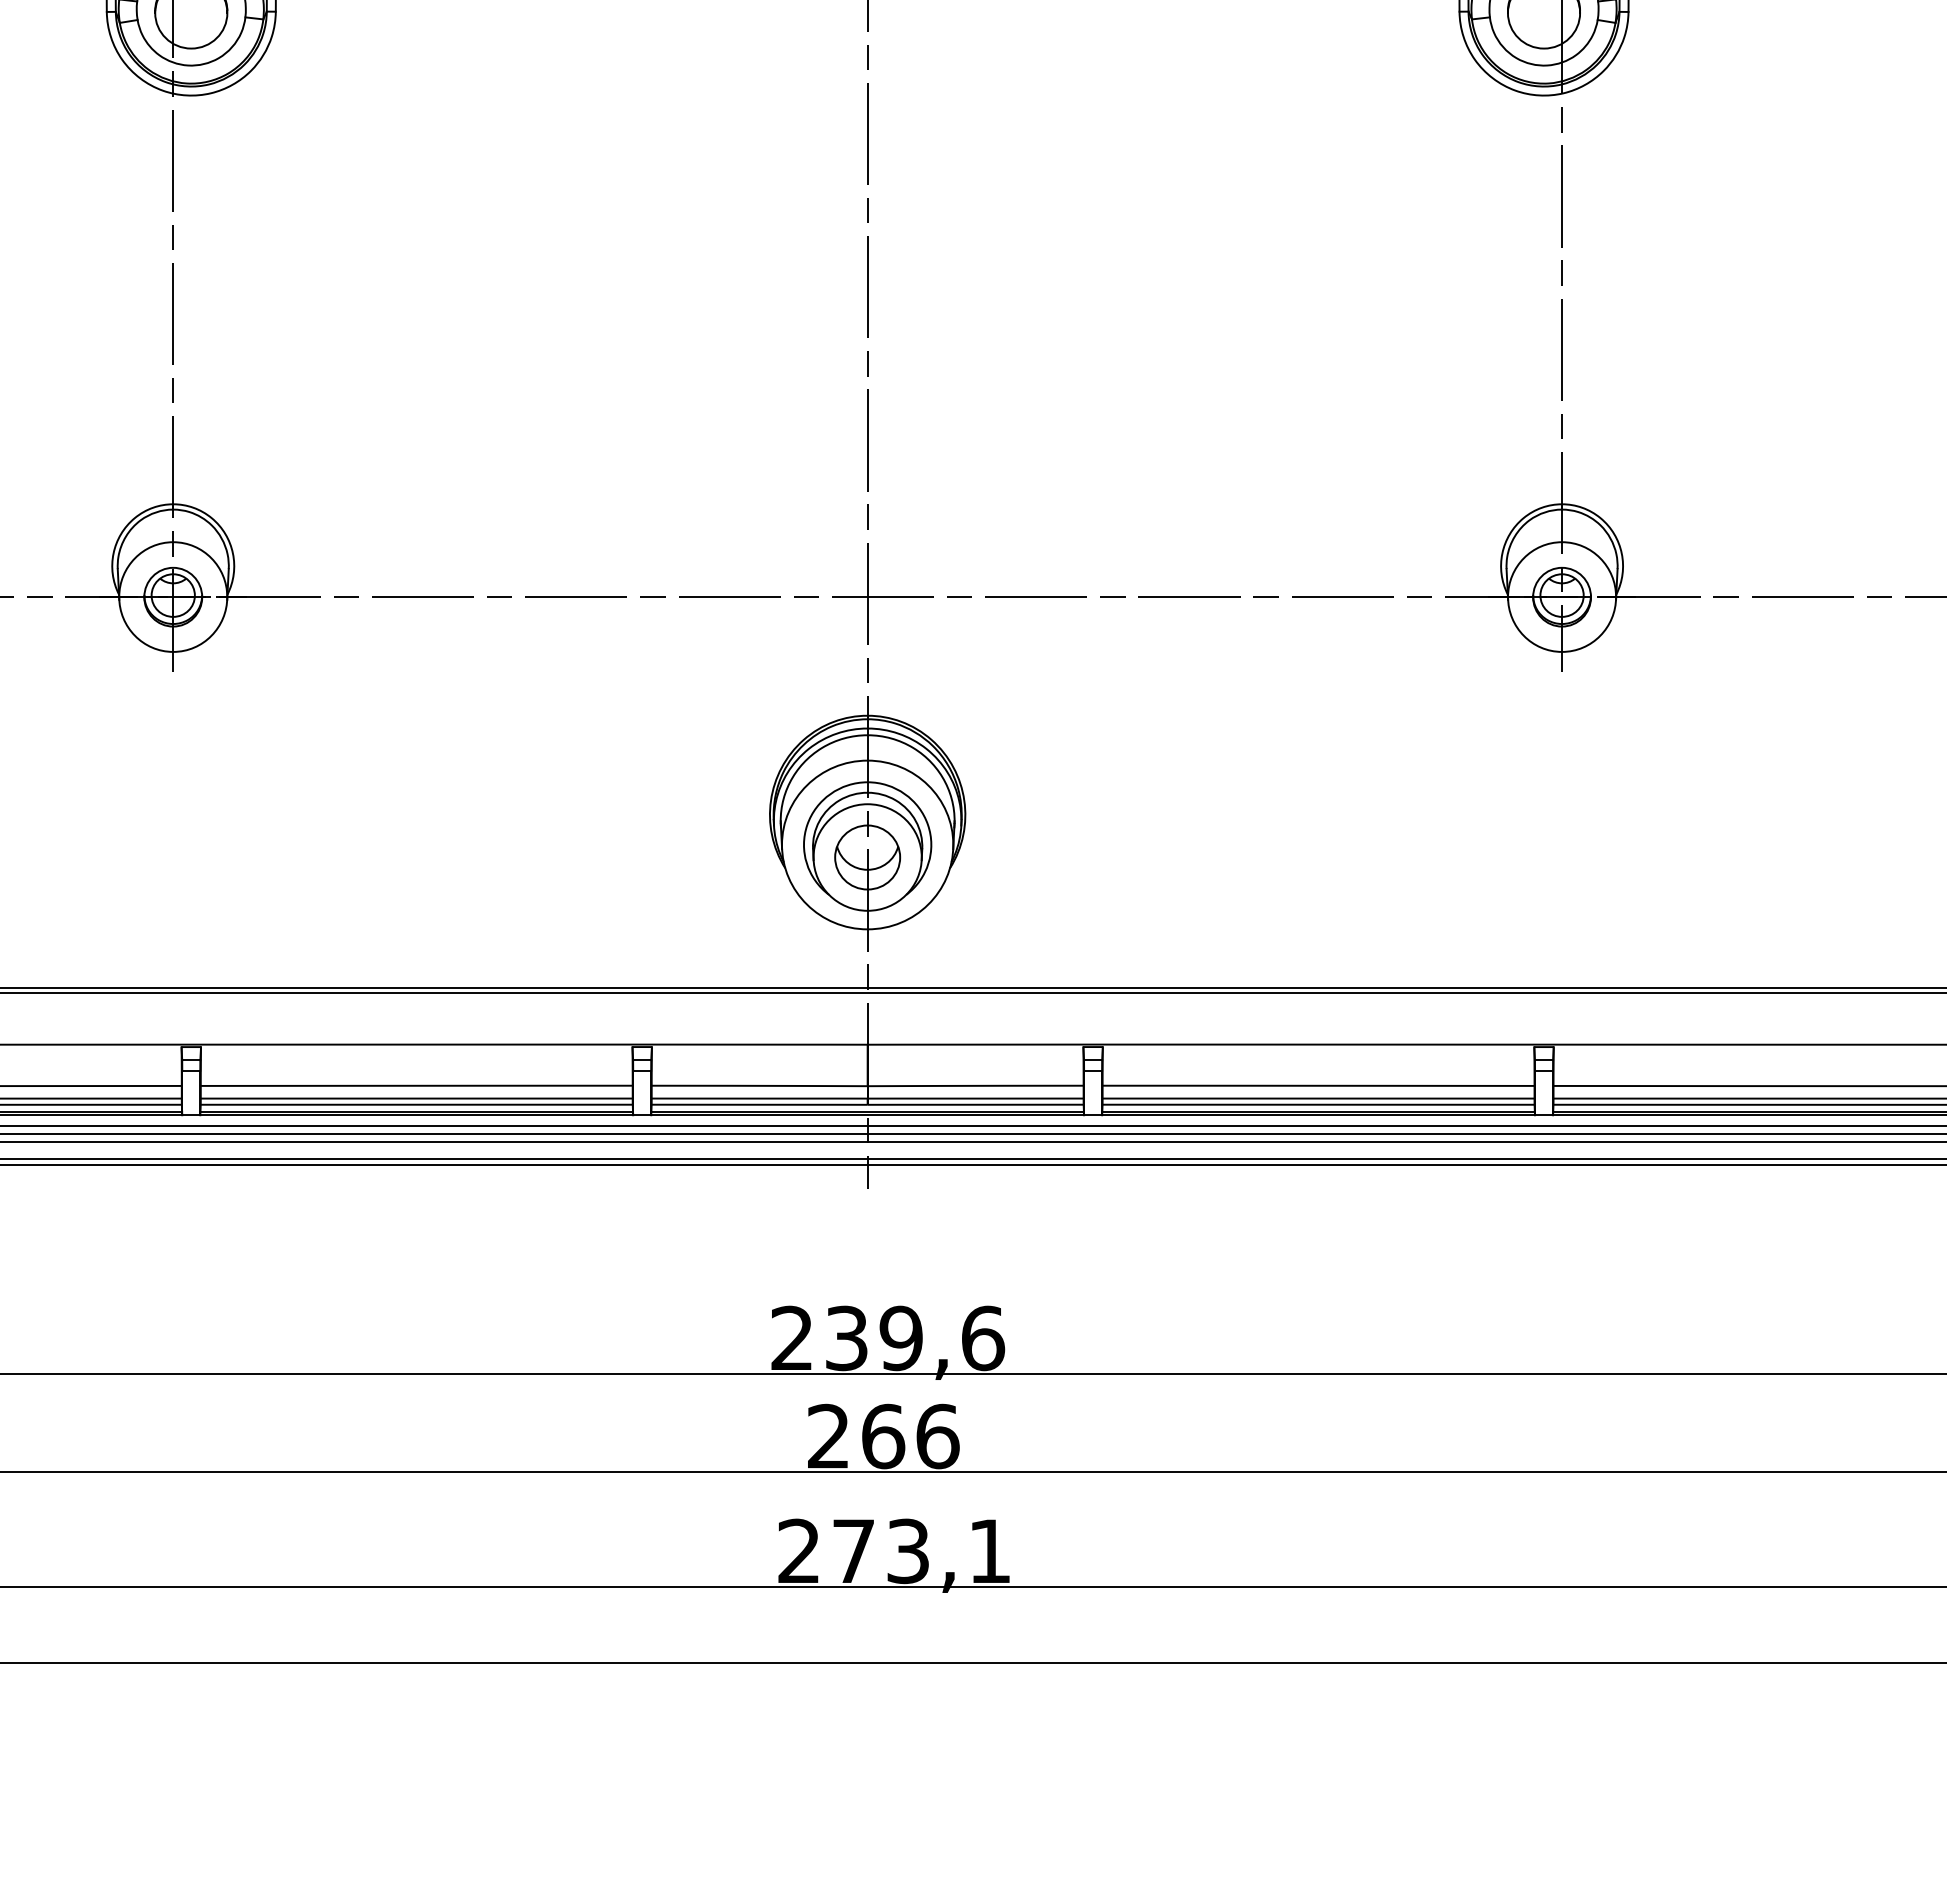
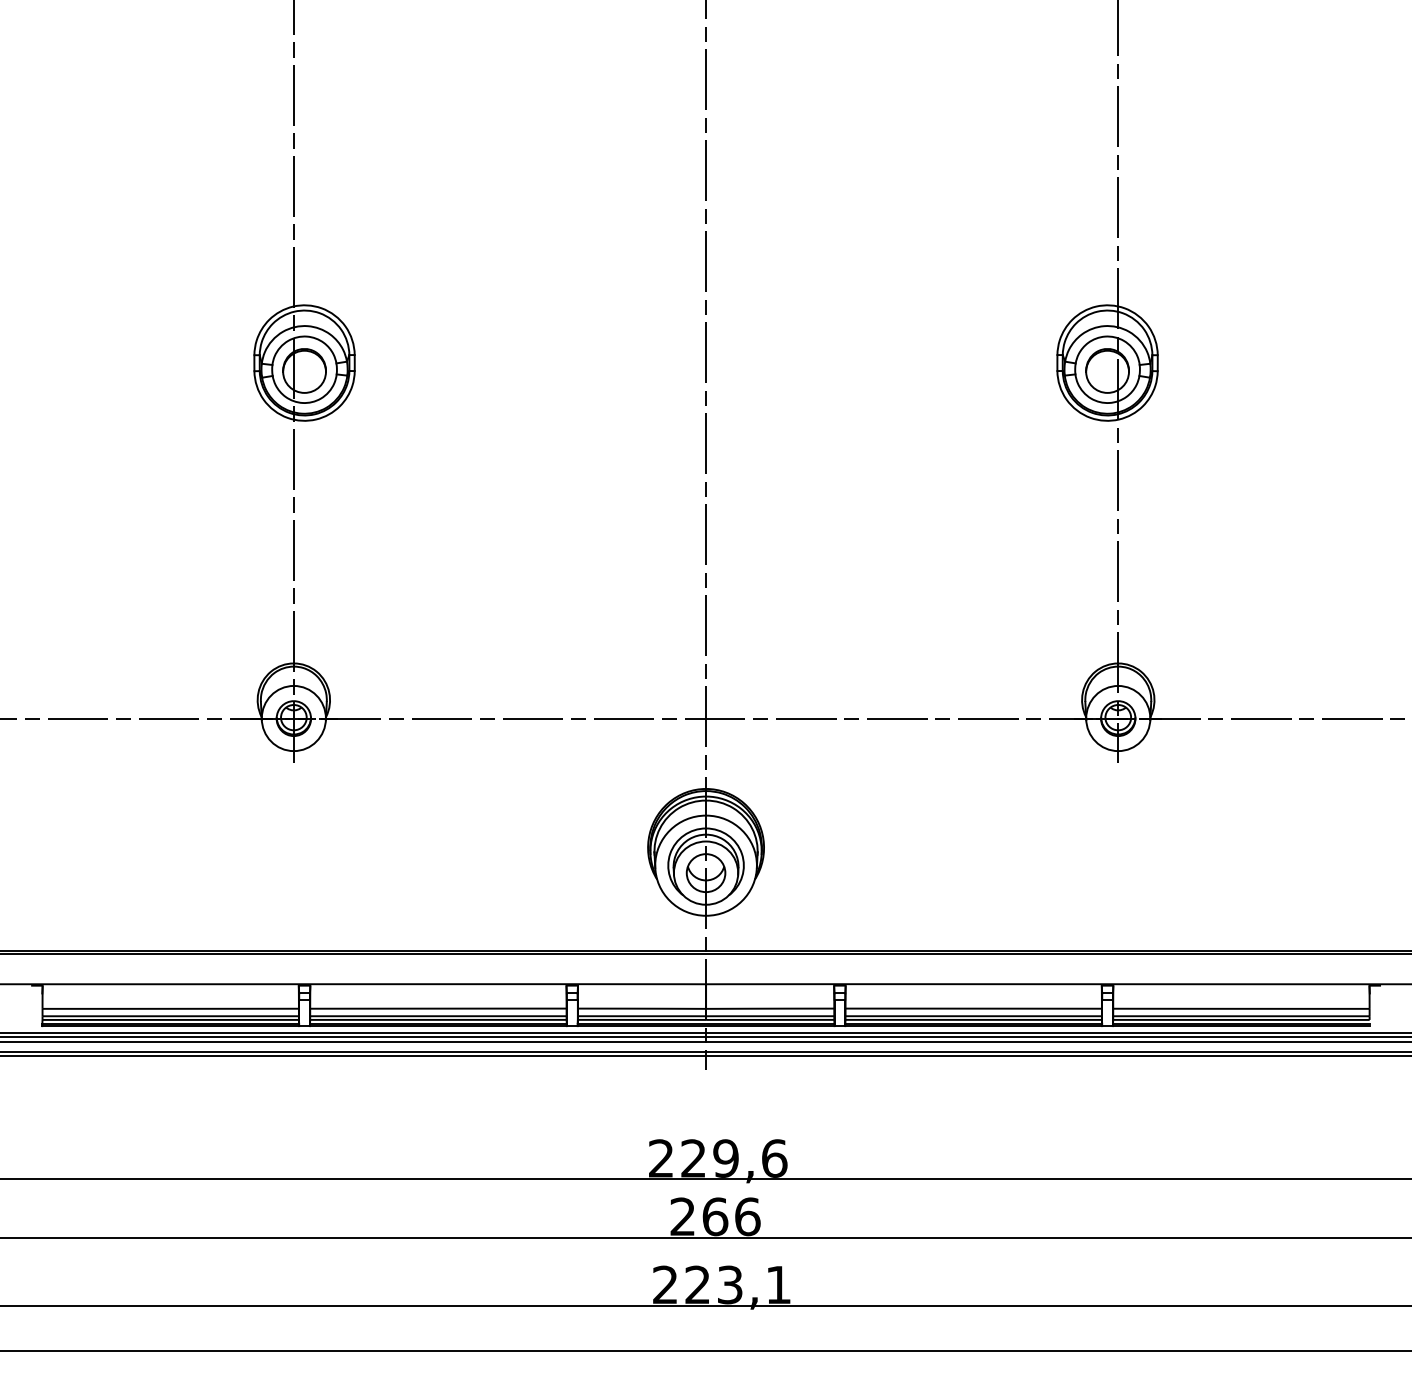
text: (846, 1338) -> (693, 1158), 239,6 -> 229,6
text: (853, 1550) -> (697, 1284), 273,1 -> 223,1

